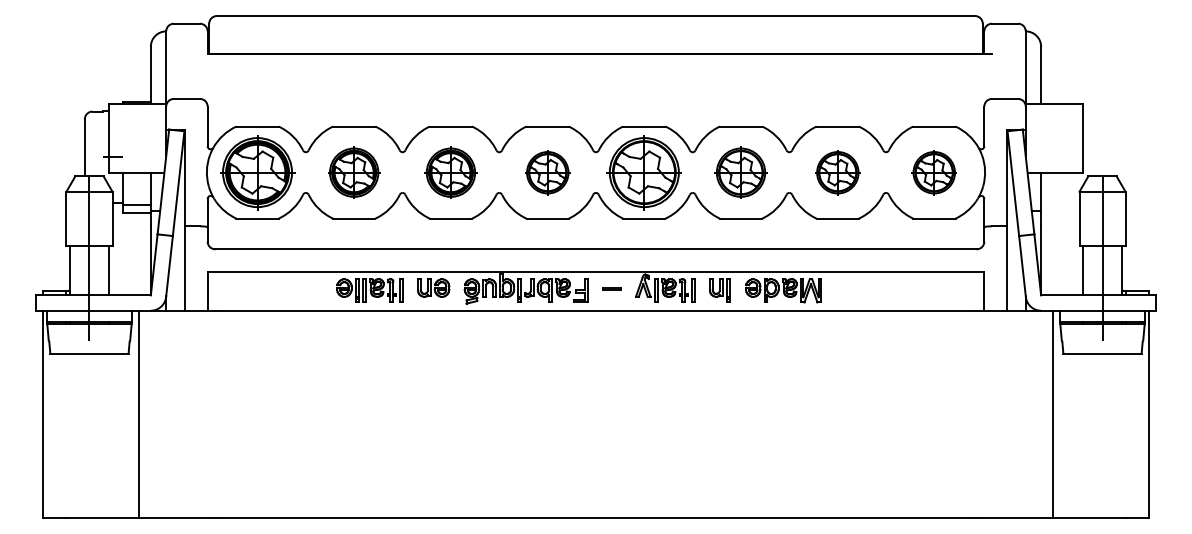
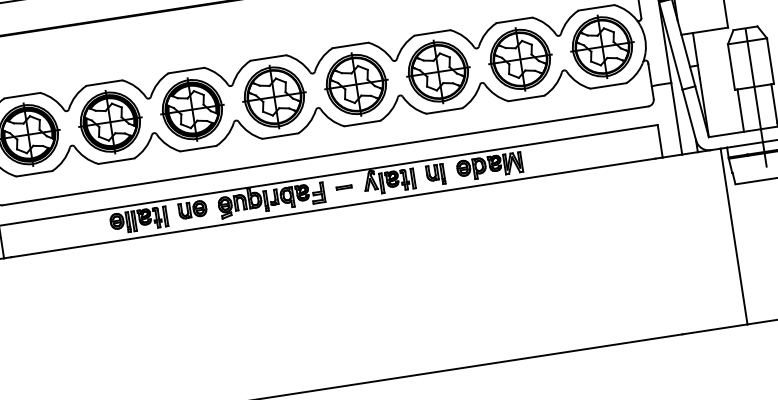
part: (353, 172) -> (109, 122), size x1.43
part: (450, 172) -> (192, 109), size x1.43
part: (547, 172) -> (274, 97), size x1.67
part: (740, 172) -> (437, 71), size x1.43
part: (837, 172) -> (520, 59), size x1.67
part: (933, 172) -> (601, 46), size x1.67

